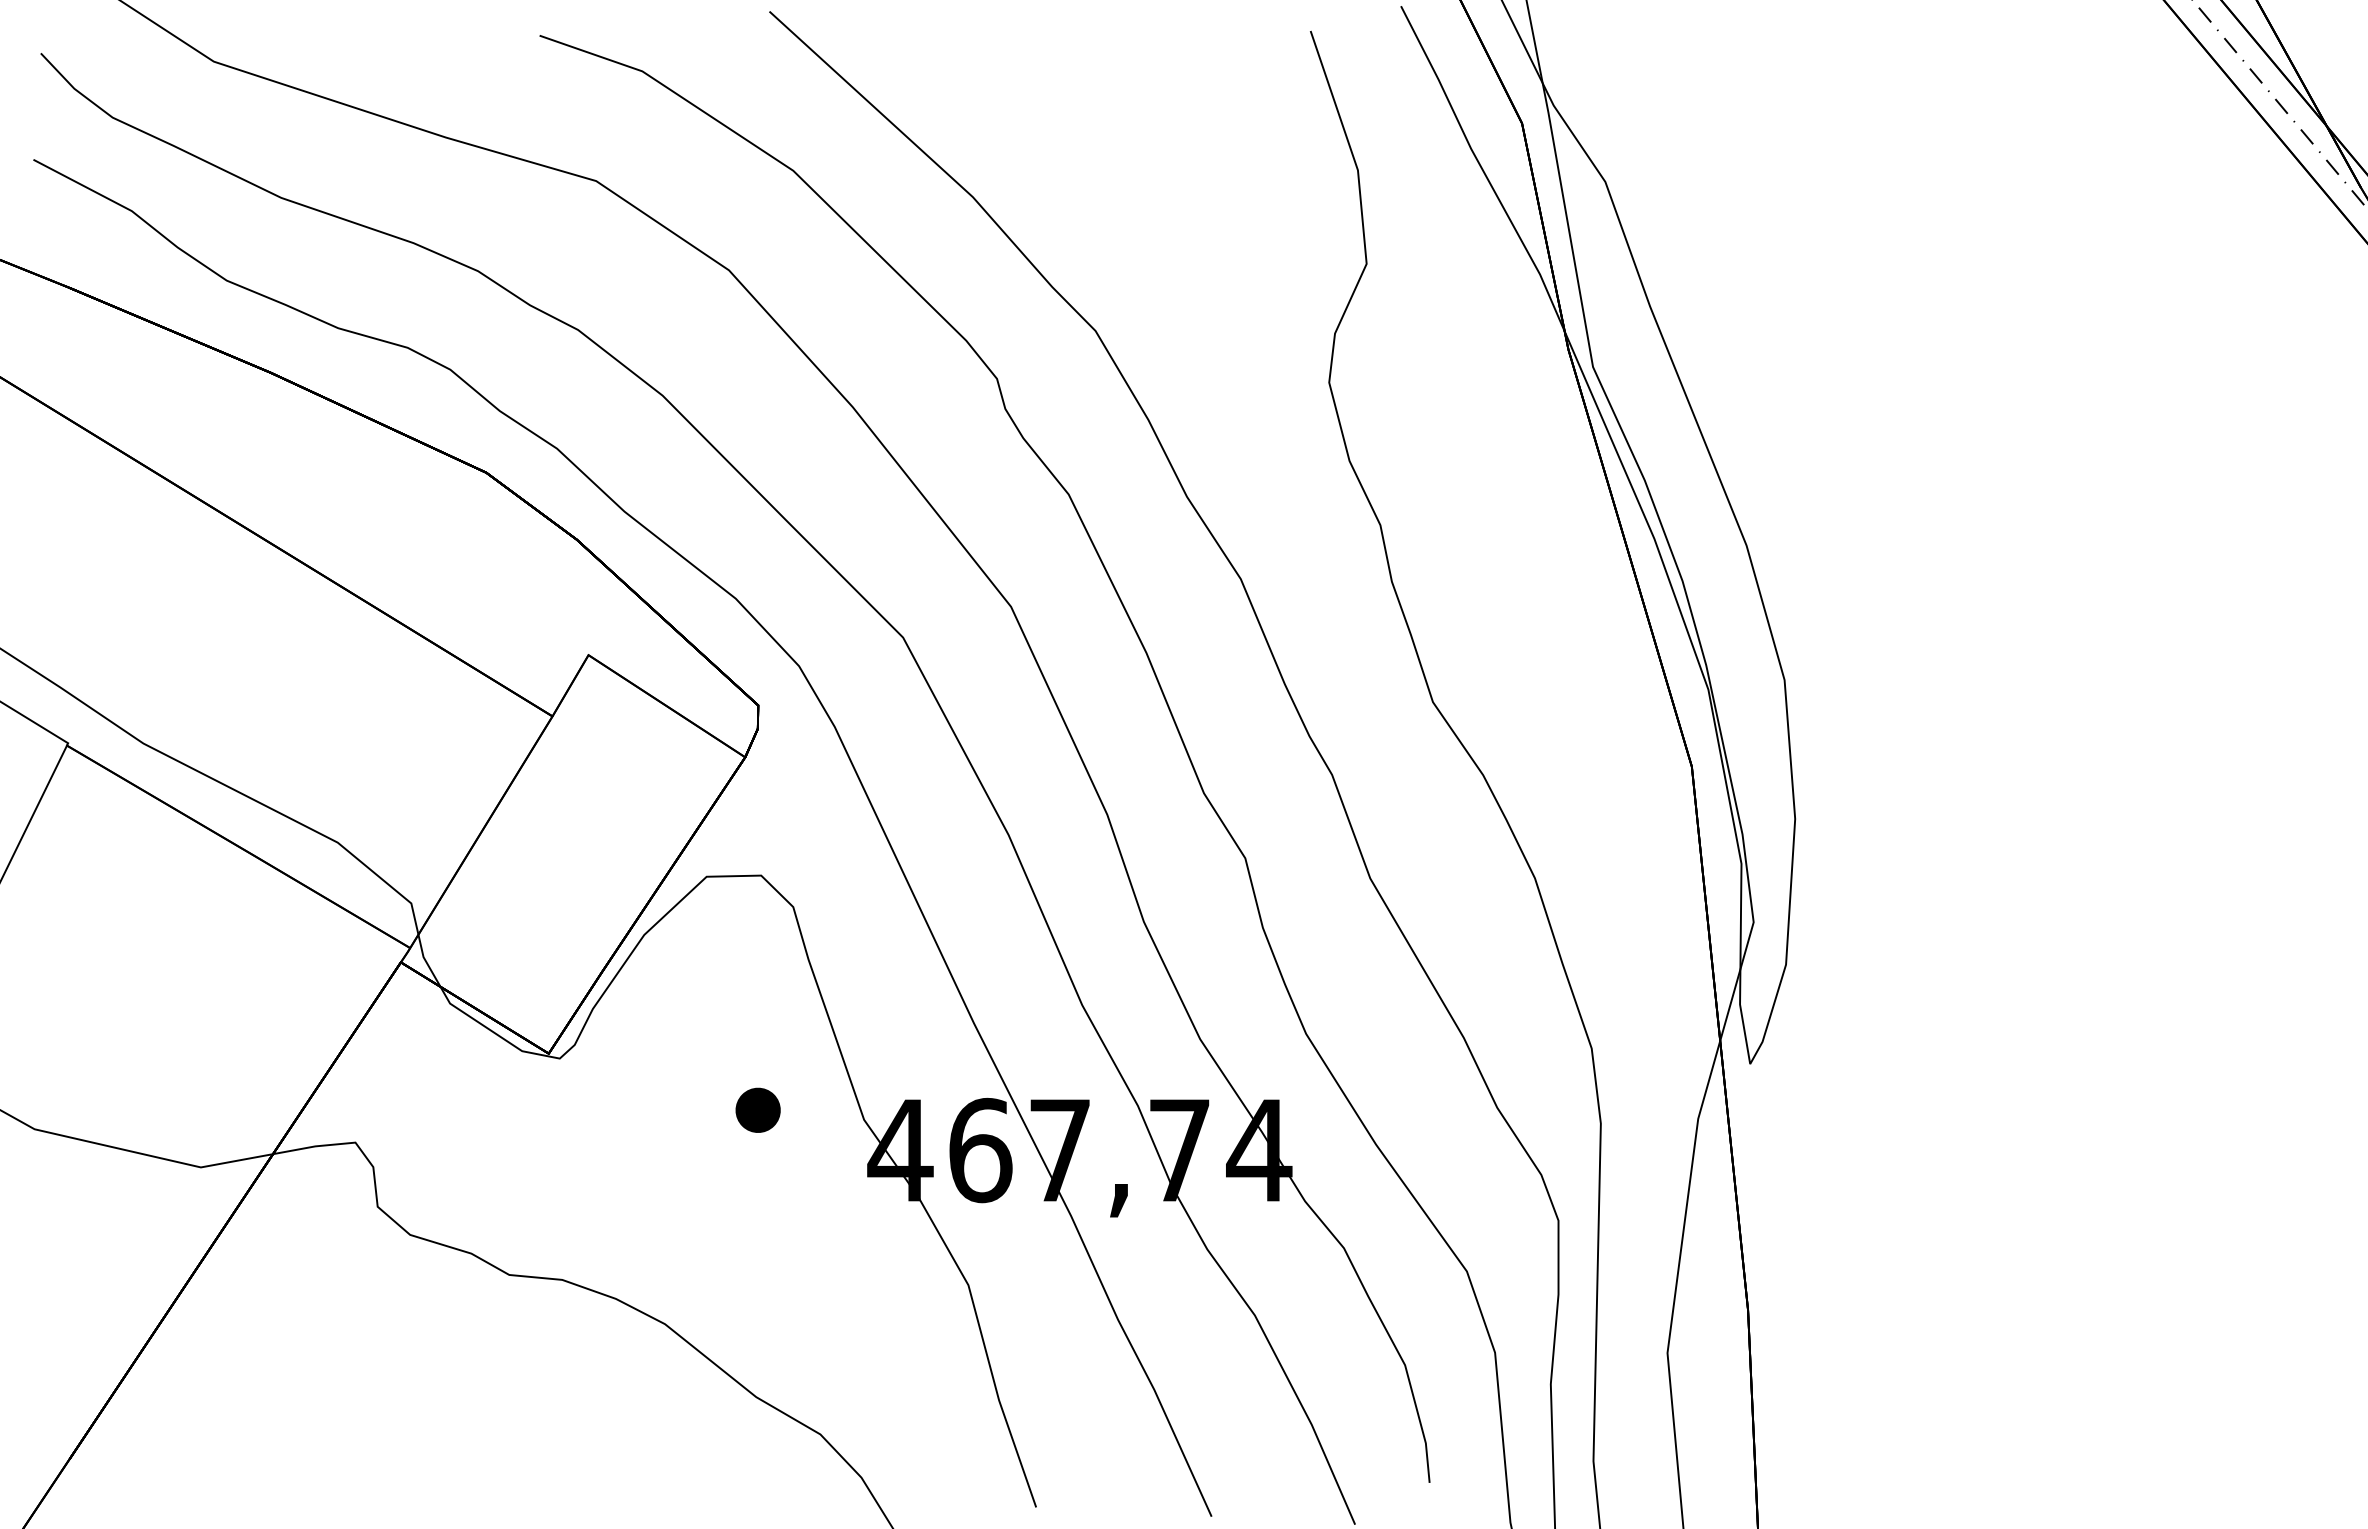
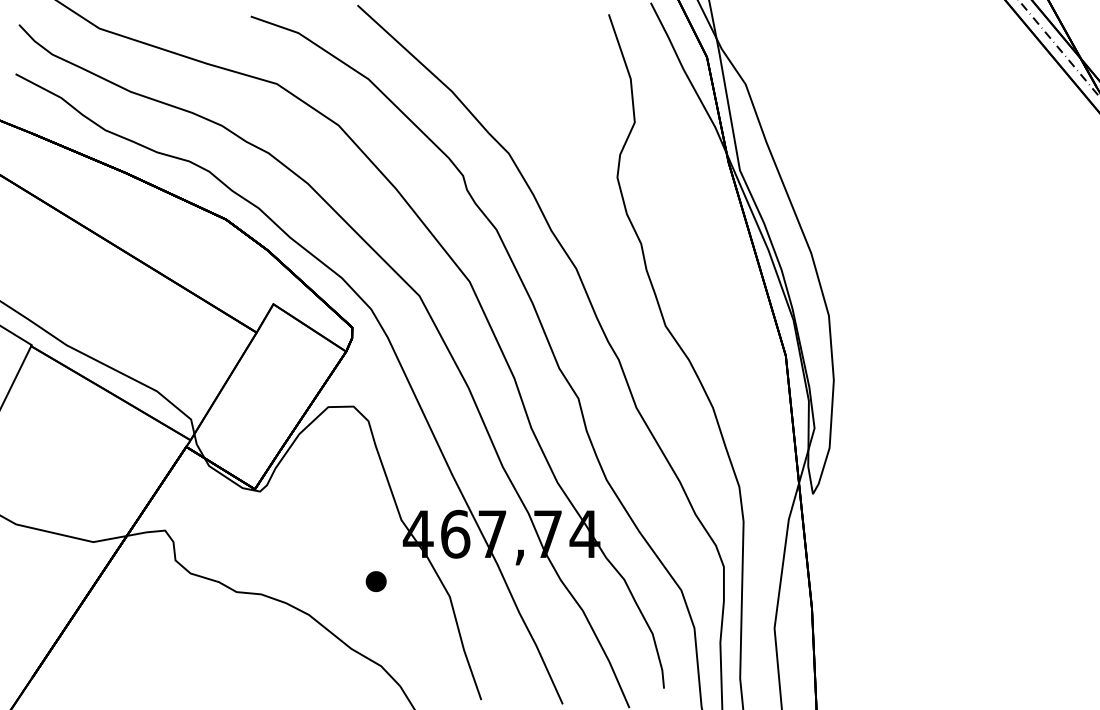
part: (756, 1110) -> (375, 581), moved

